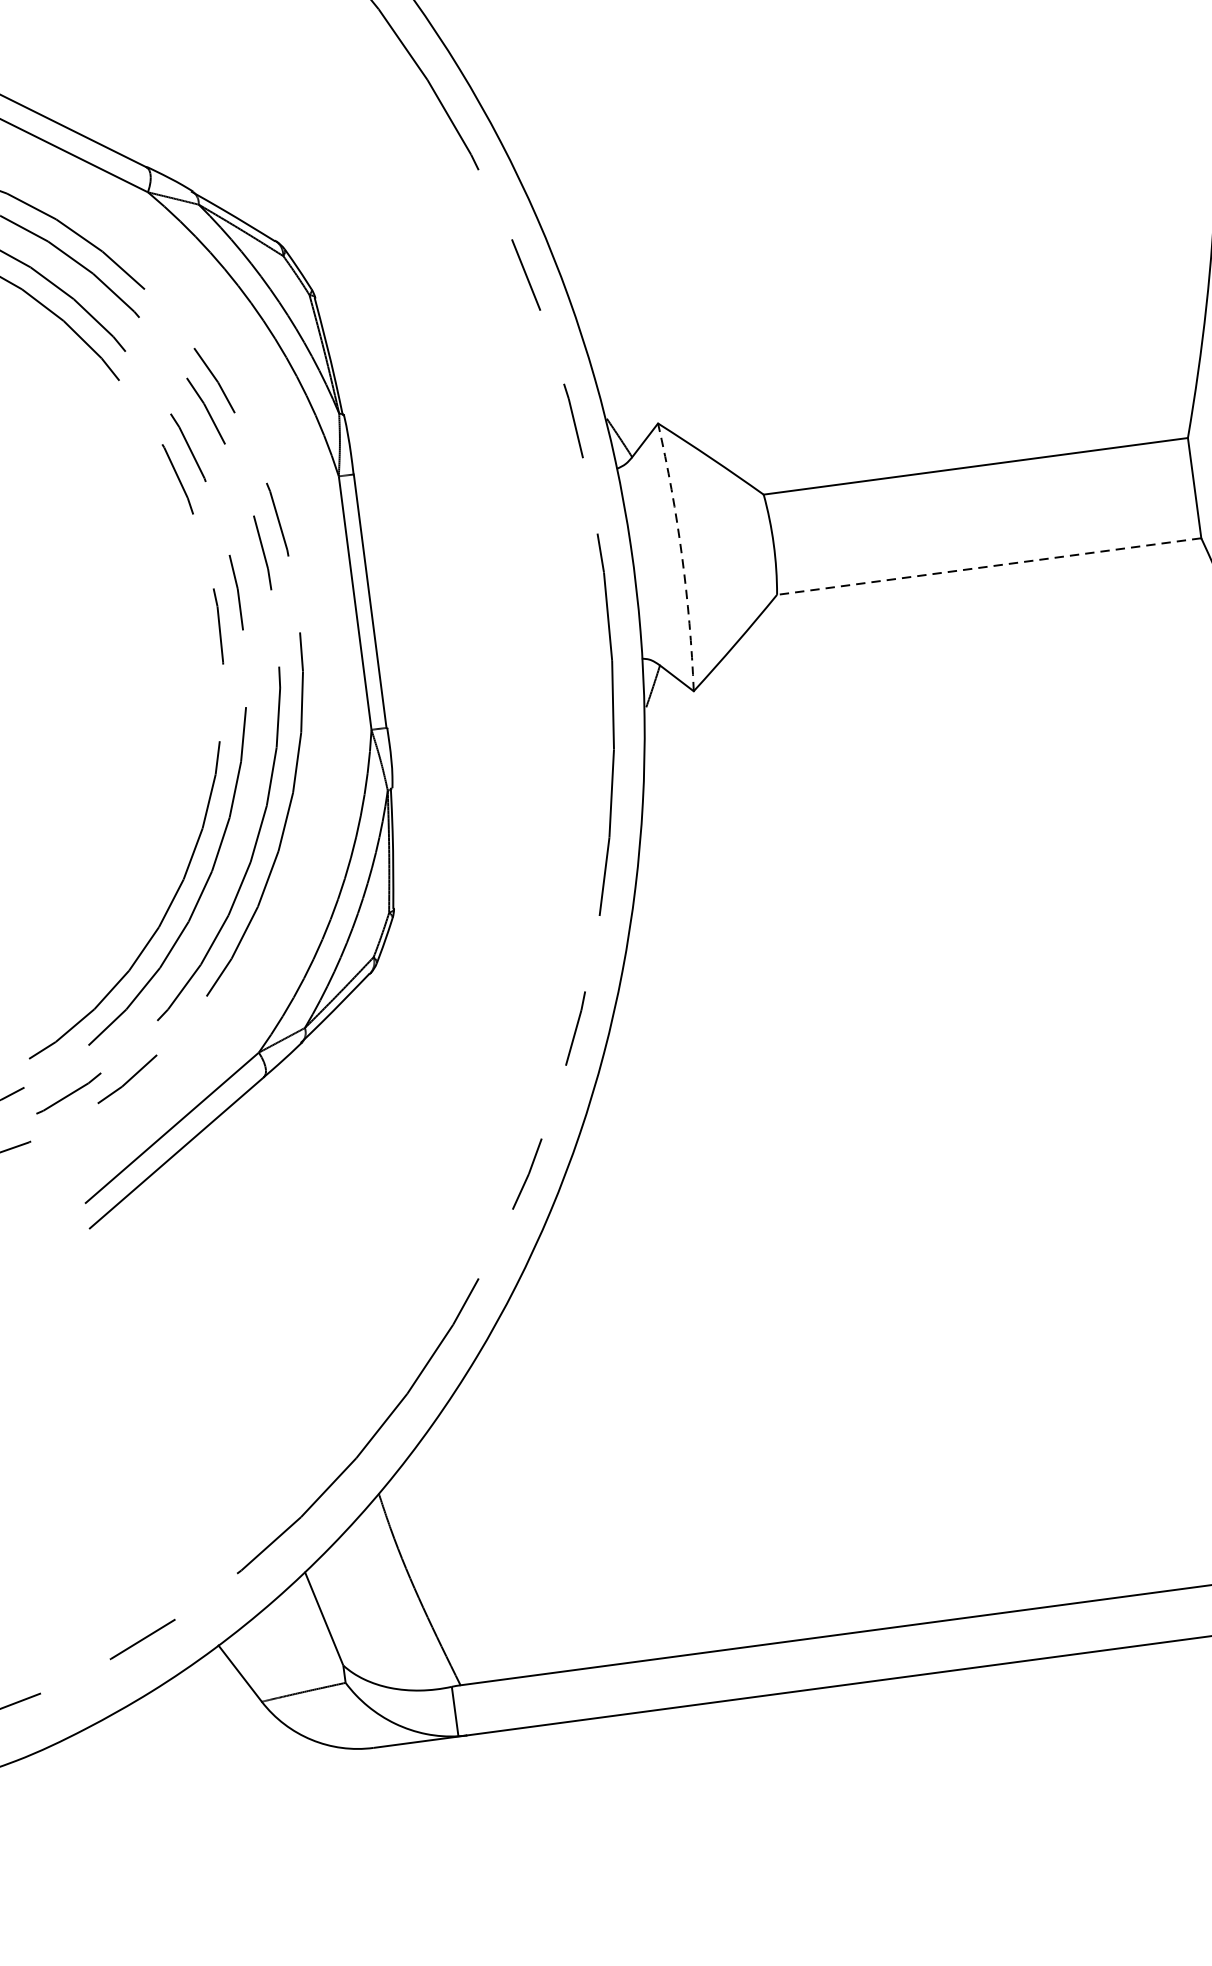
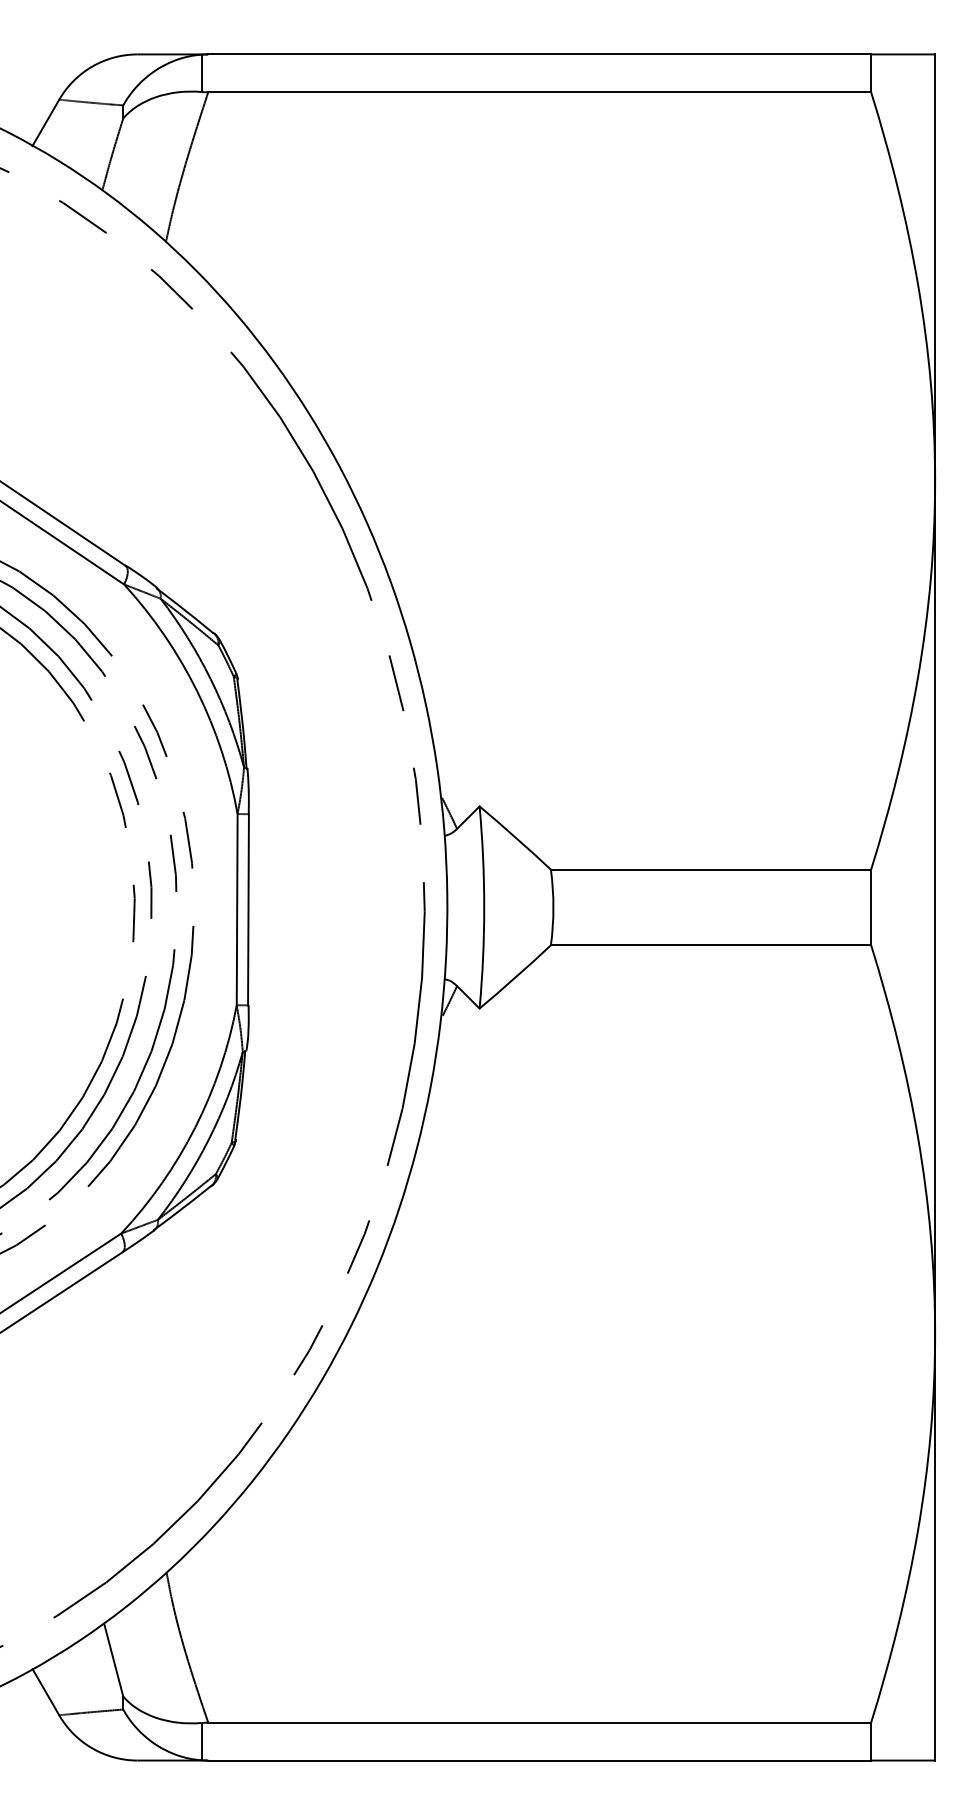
arc: (682, 556) -> (484, 907), dashed -> solid
line: (988, 566) -> (710, 945), dashed -> solid

